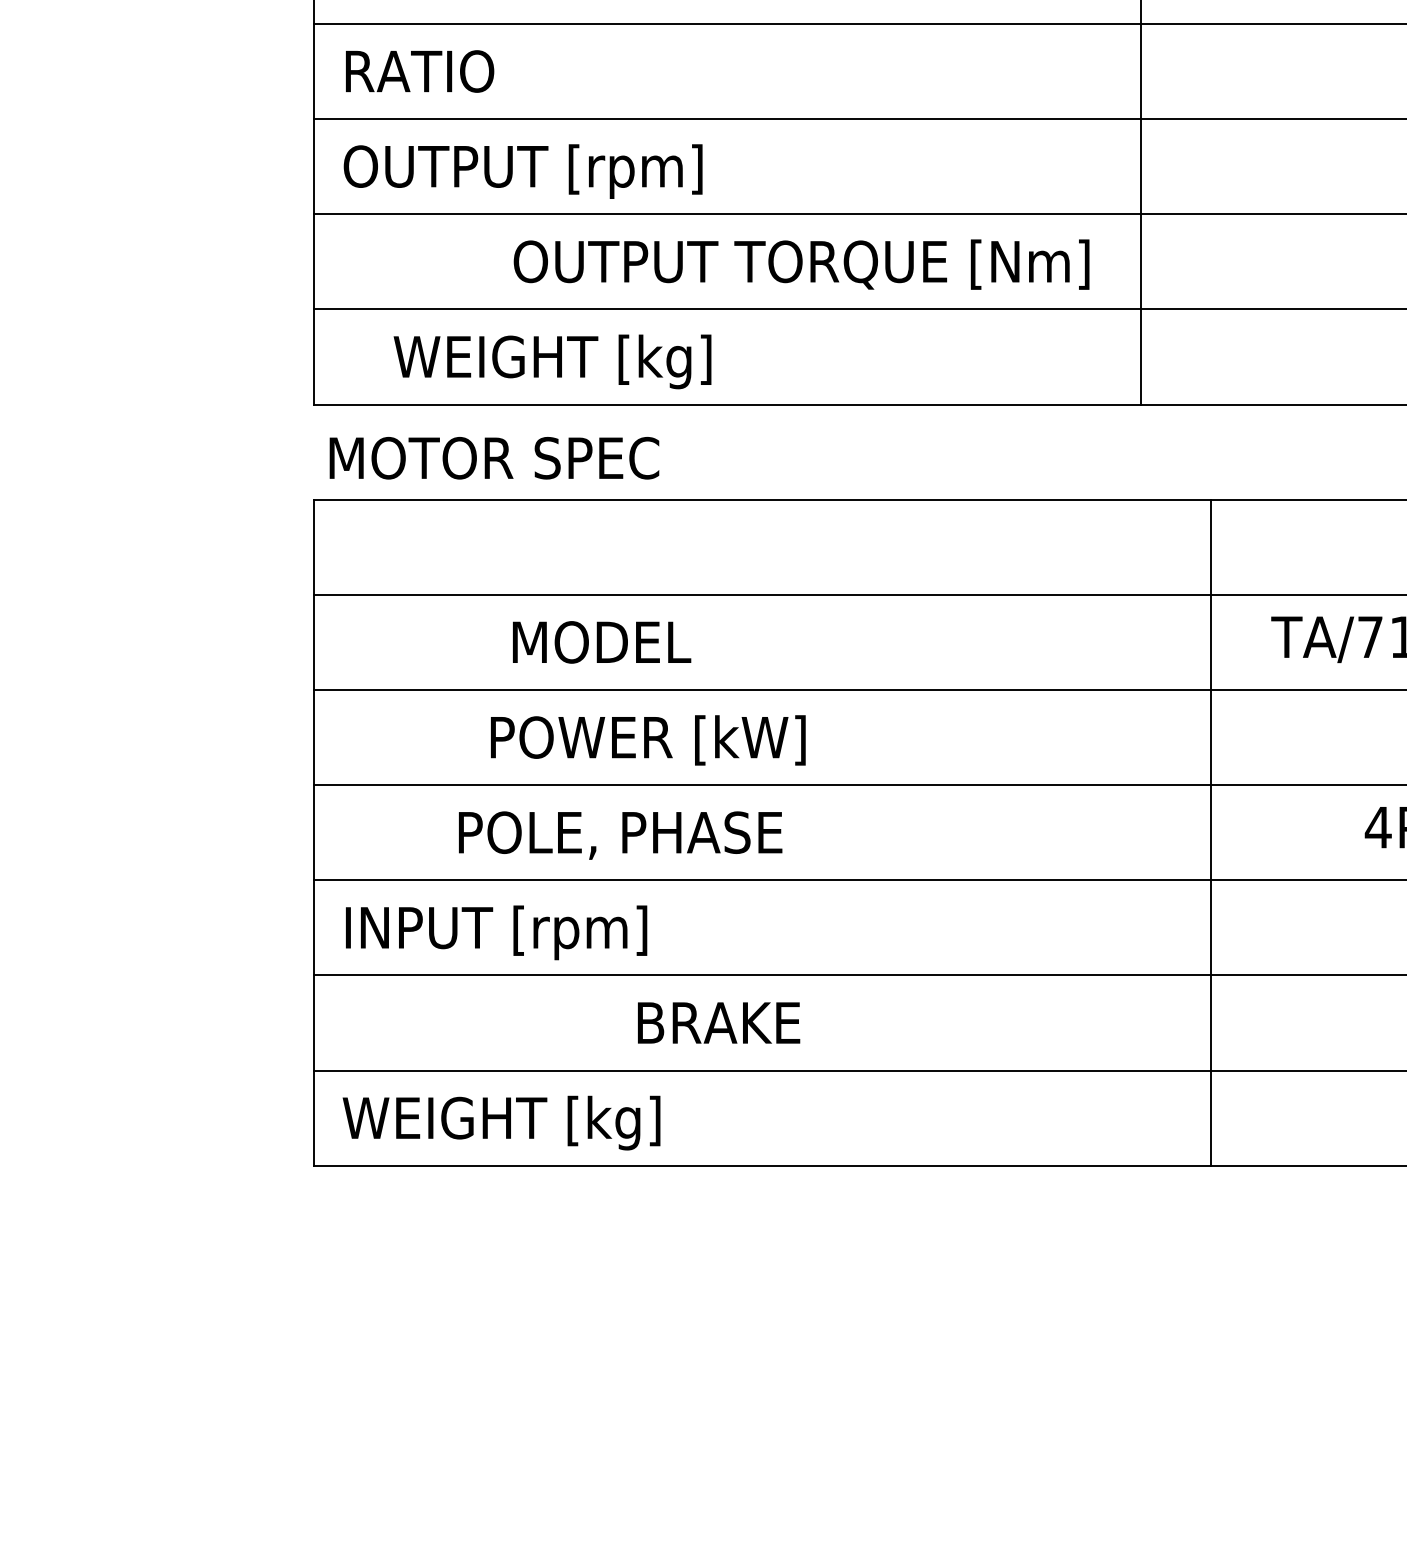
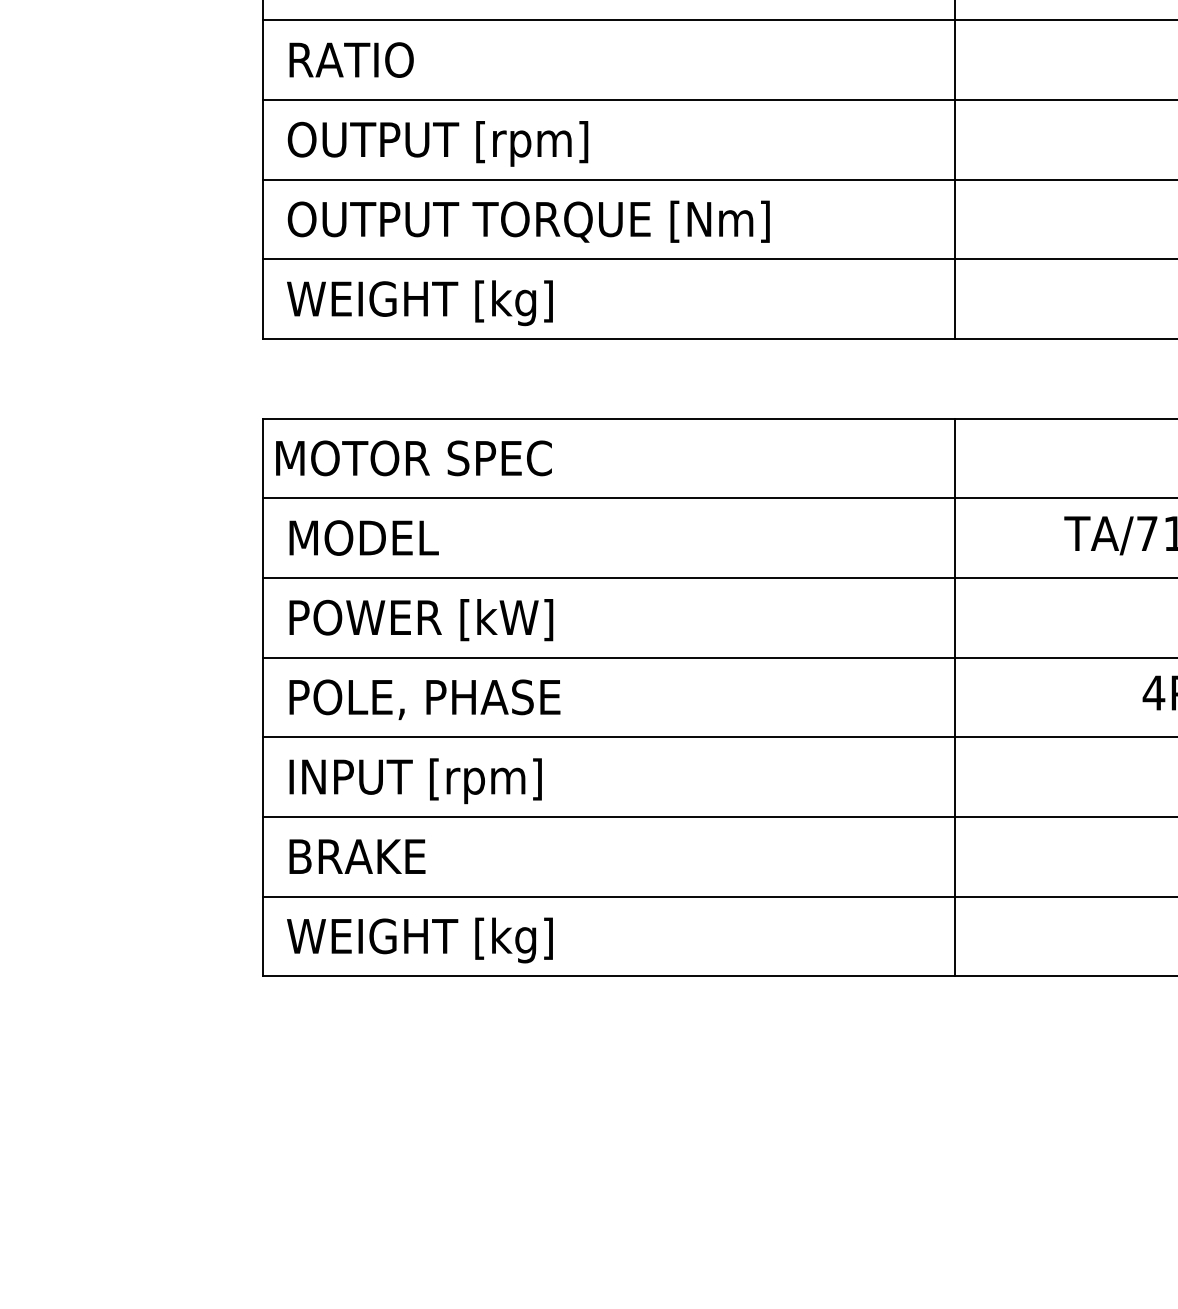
text: (801, 264) -> (528, 221), moved
text: (552, 361) -> (419, 302), moved
text: (494, 458) -> (414, 458), moved
text: (602, 642) -> (364, 538), moved
text: (648, 740) -> (421, 620), moved
line: (1210, 832) -> (954, 697), moved
text: (620, 835) -> (424, 699), moved
text: (719, 1022) -> (357, 856), moved

